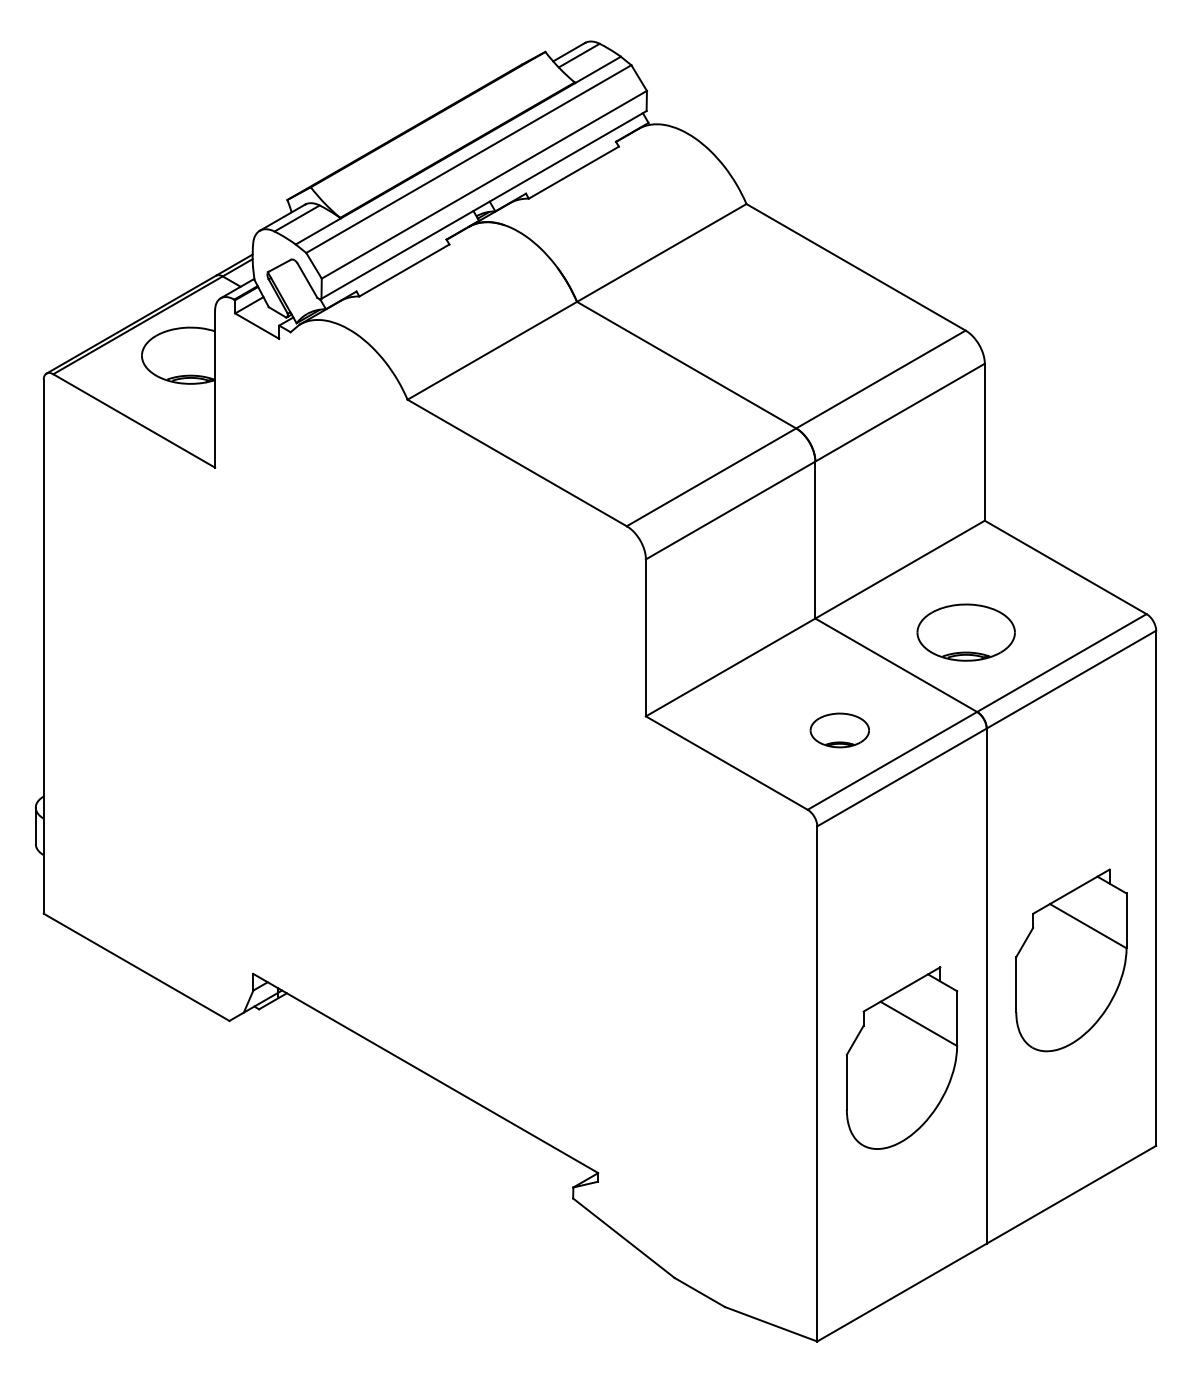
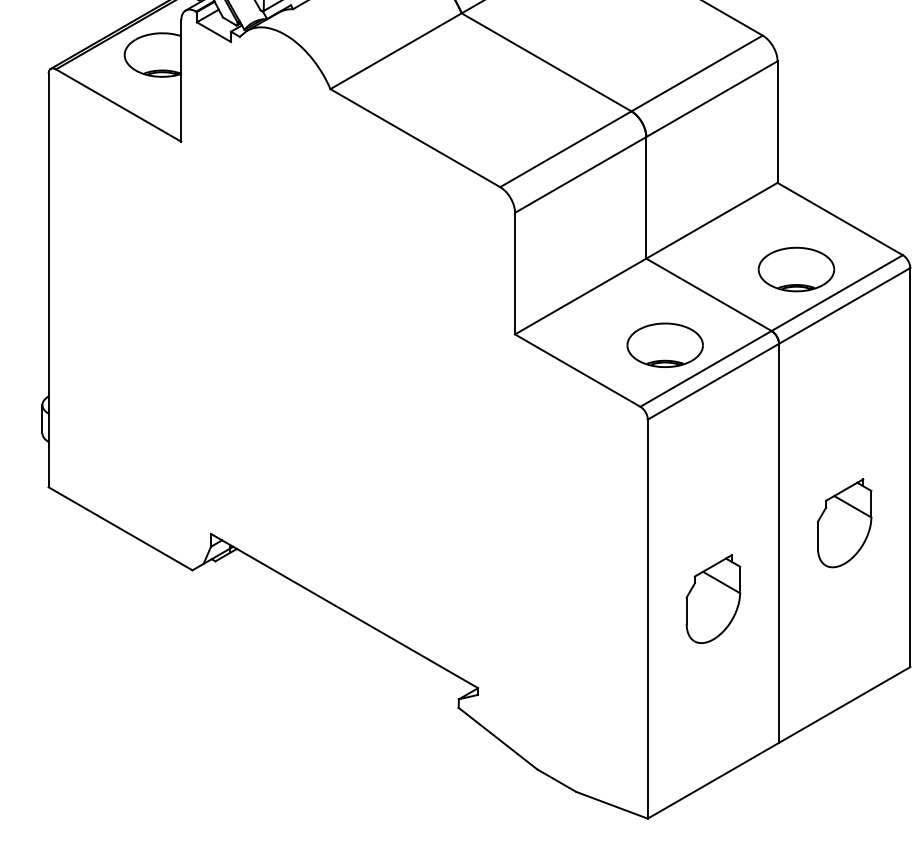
part: (965, 632) -> (795, 269), moved
part: (839, 730) -> (665, 345), size x1.67
part: (1071, 959) -> (844, 522), size x0.62
part: (901, 1057) -> (713, 598), size x0.62

